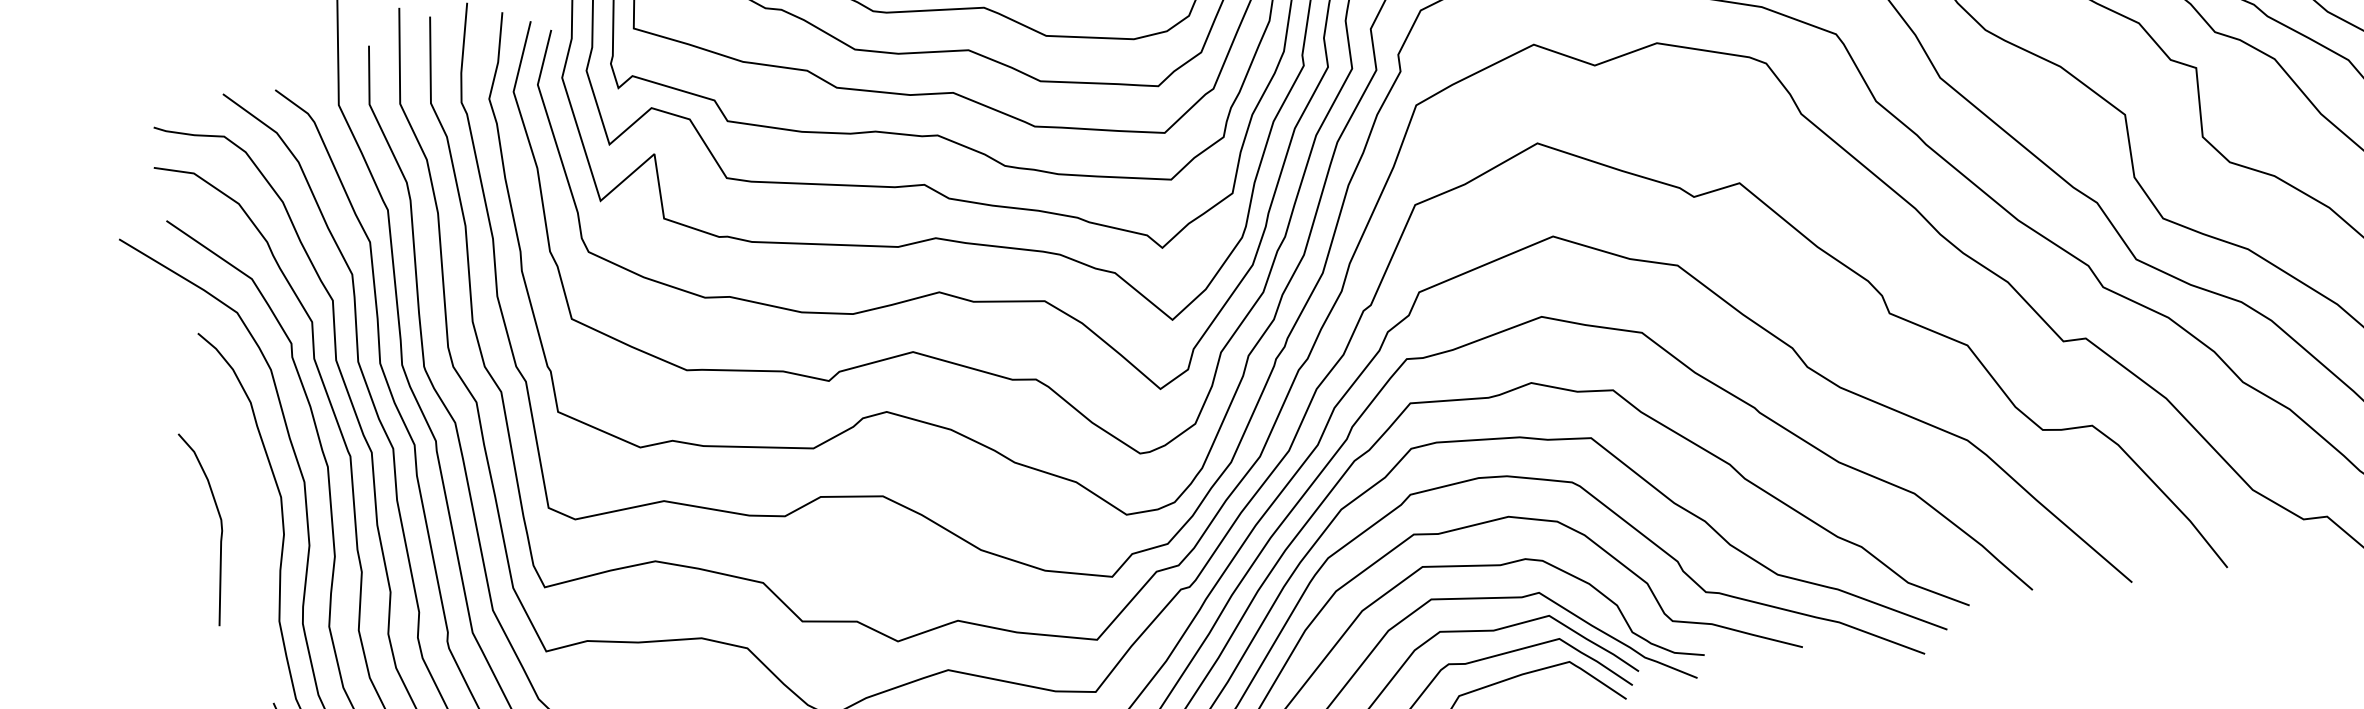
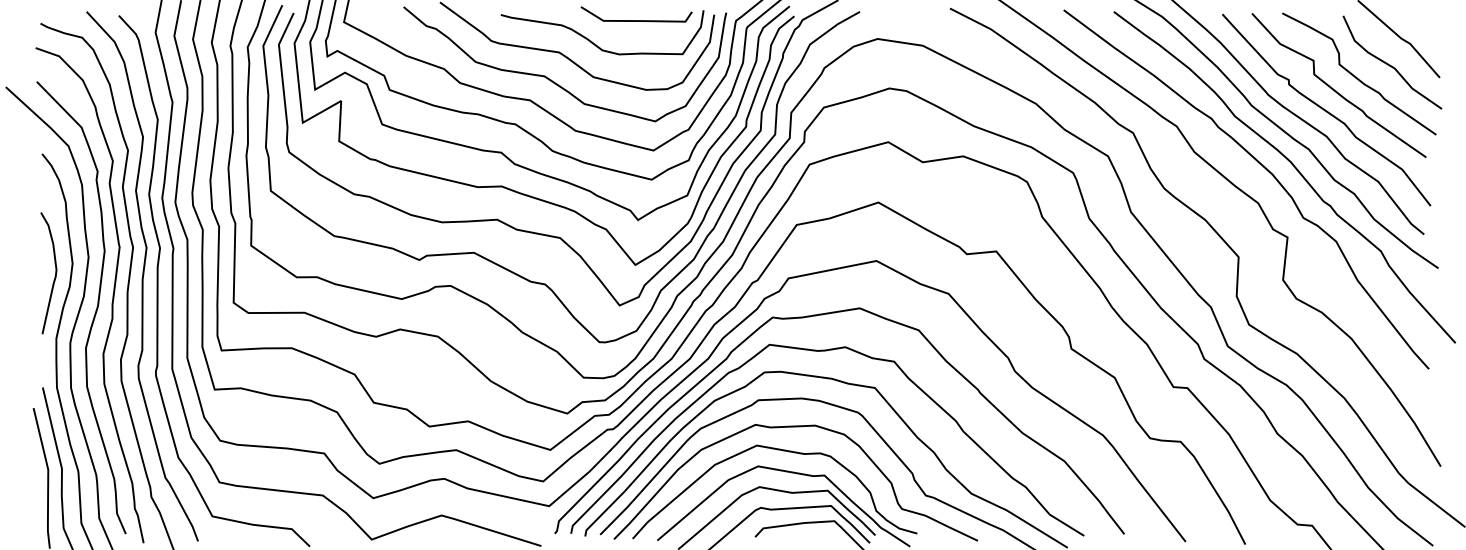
curve: (220, 530) -> (54, 276), moved

